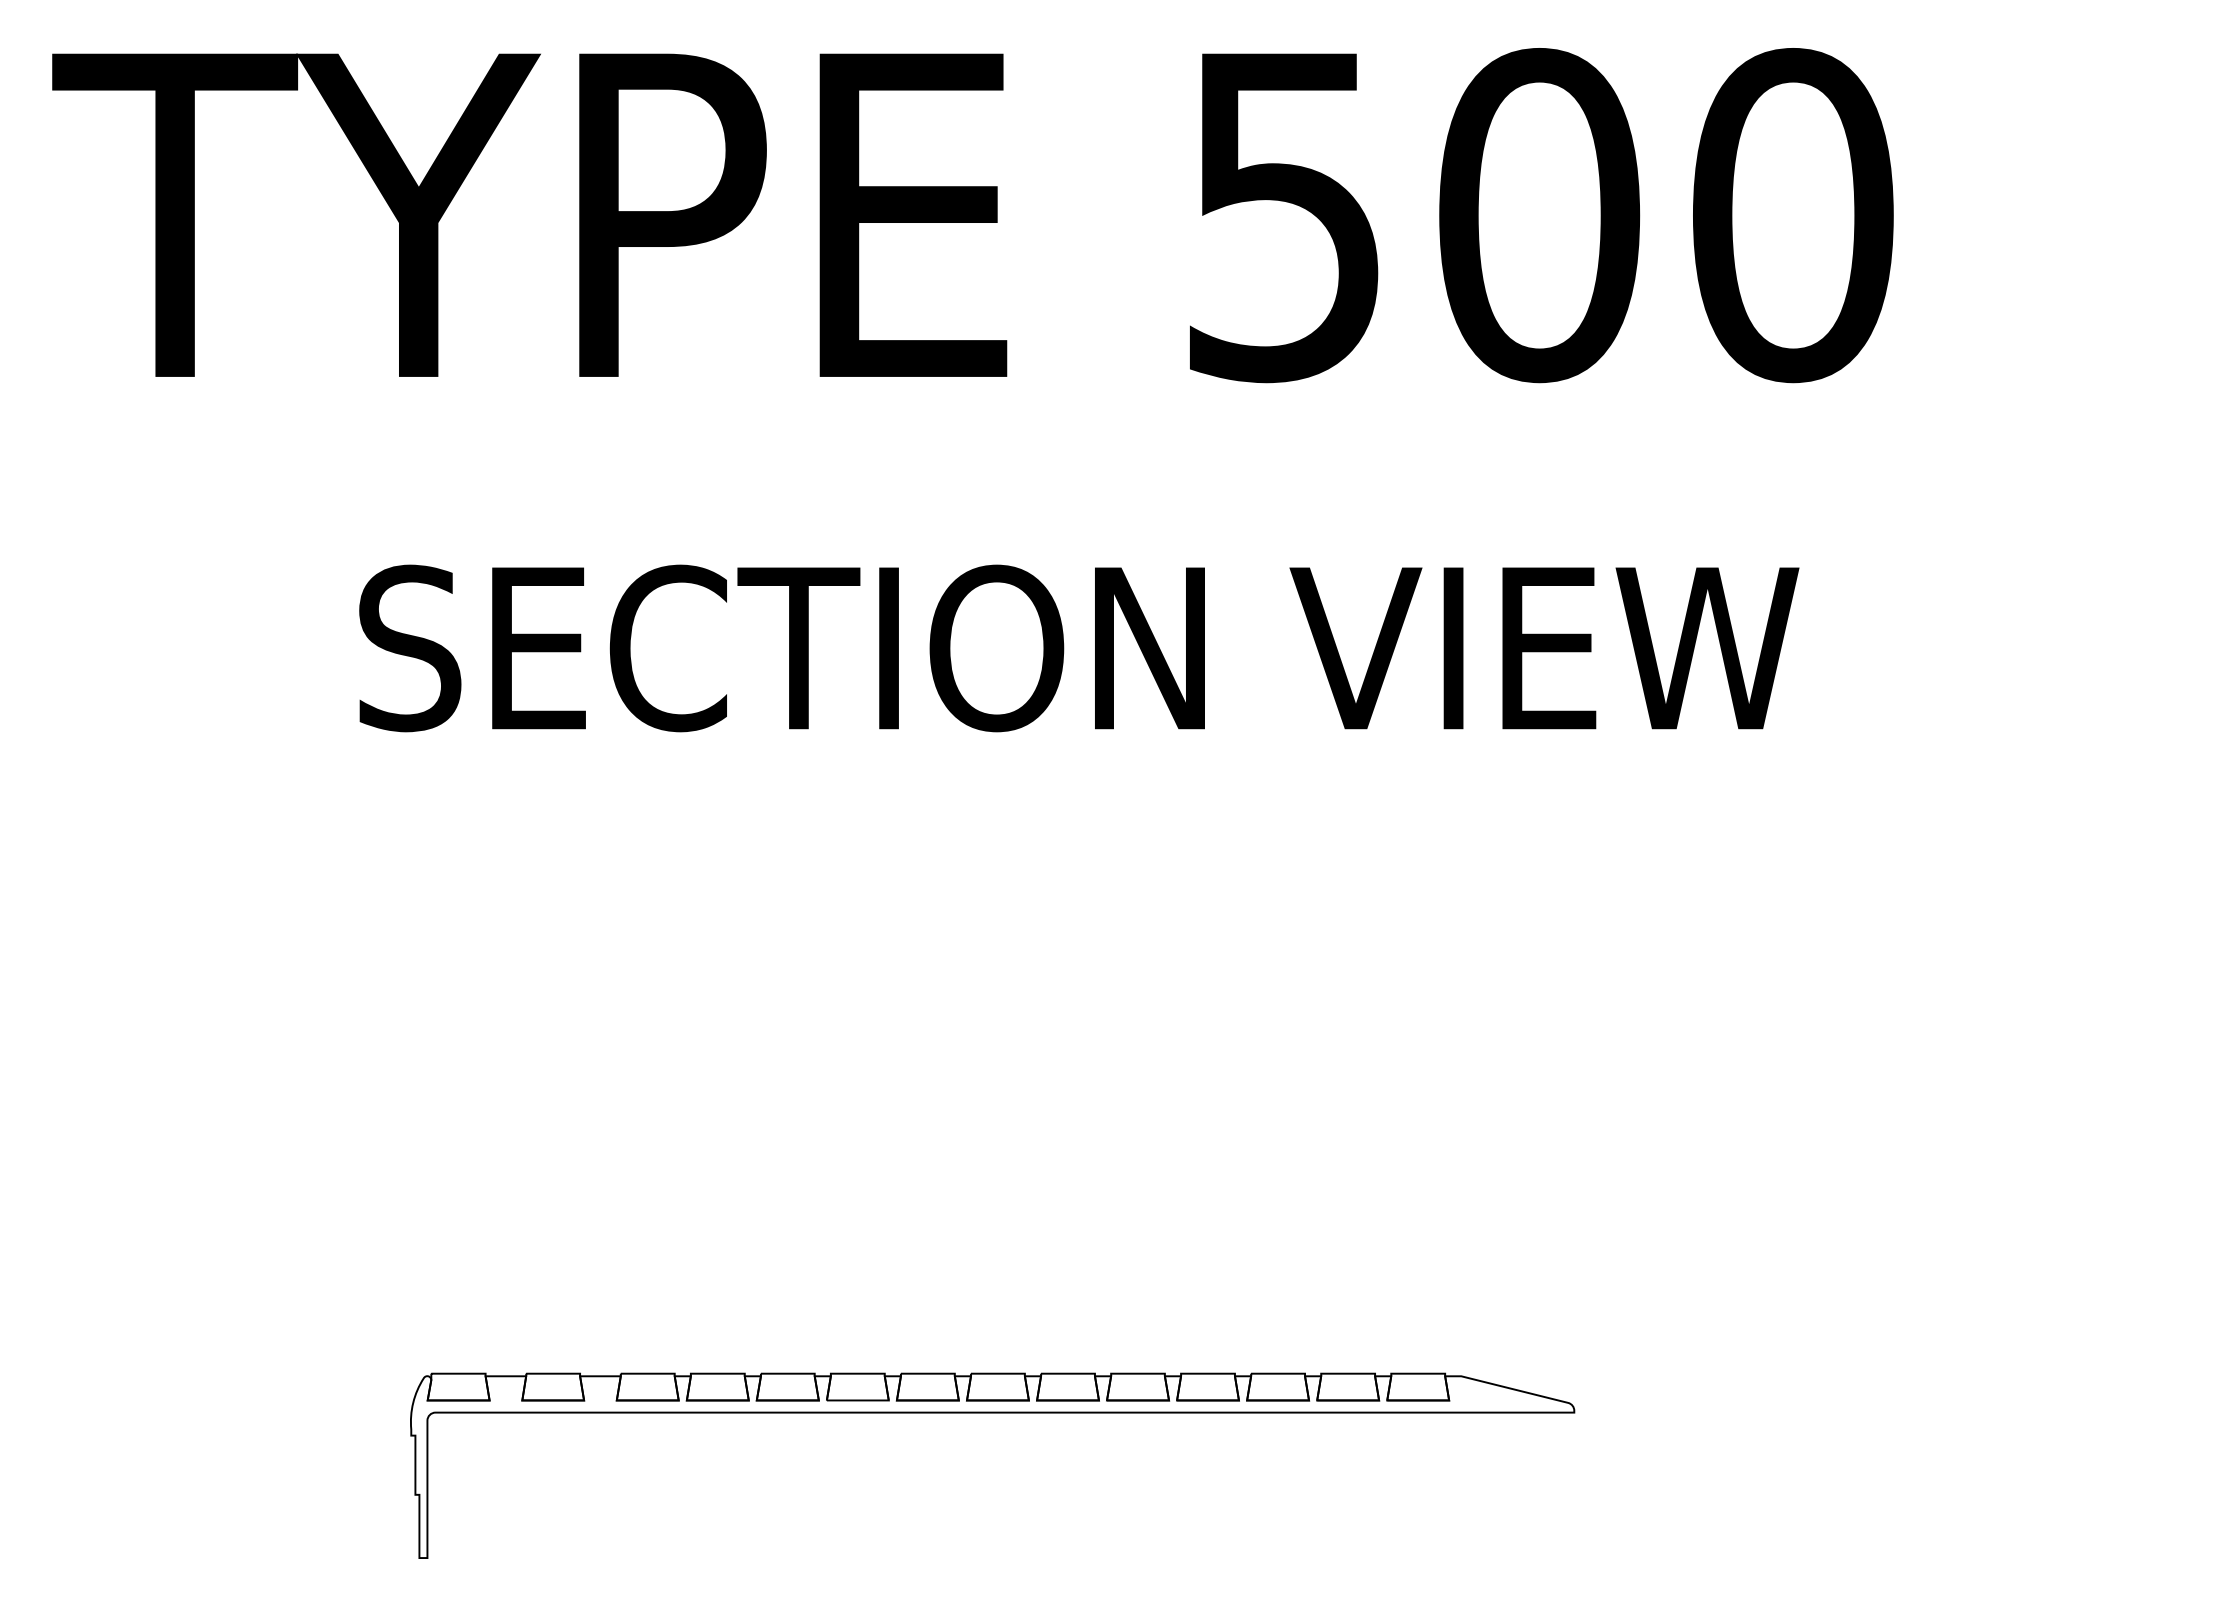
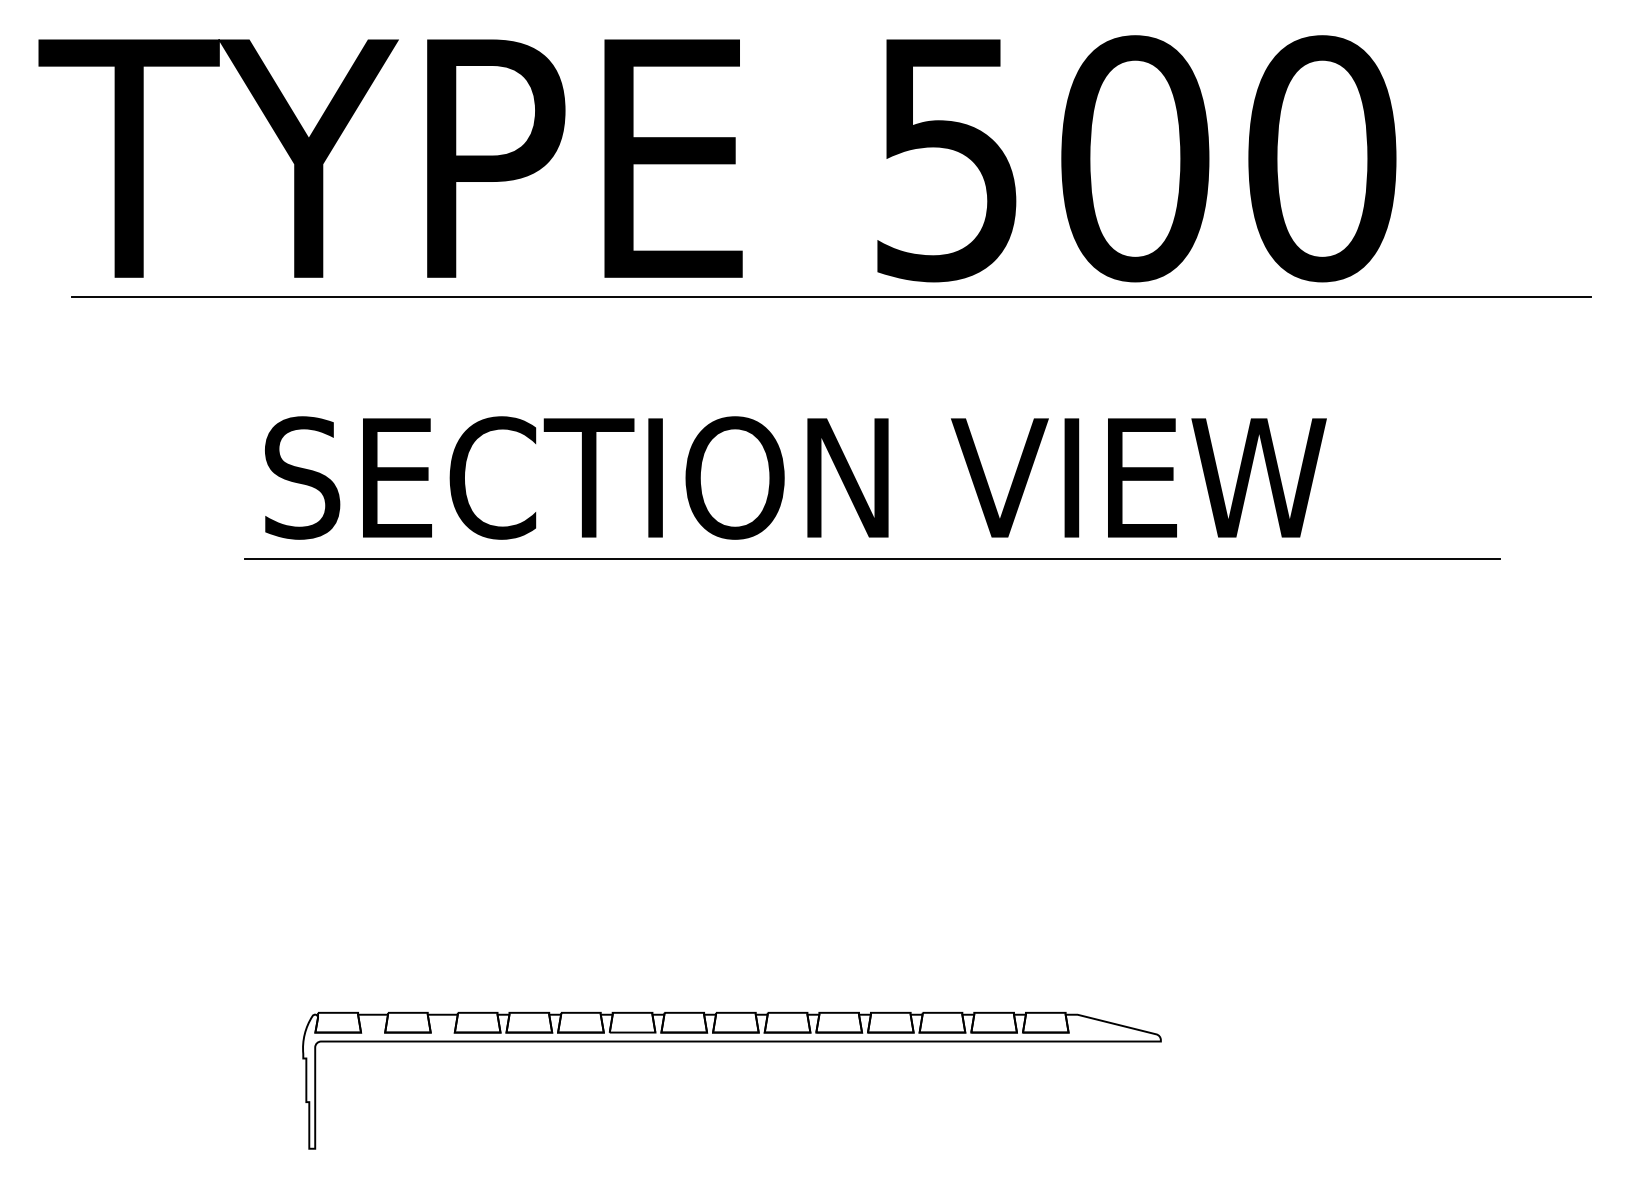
line: (1127, 402) -> (831, 296), added
line: (1182, 758) -> (871, 559), added

